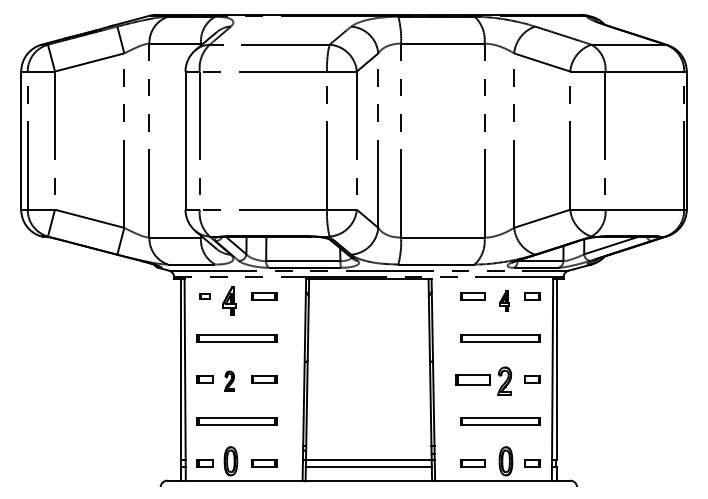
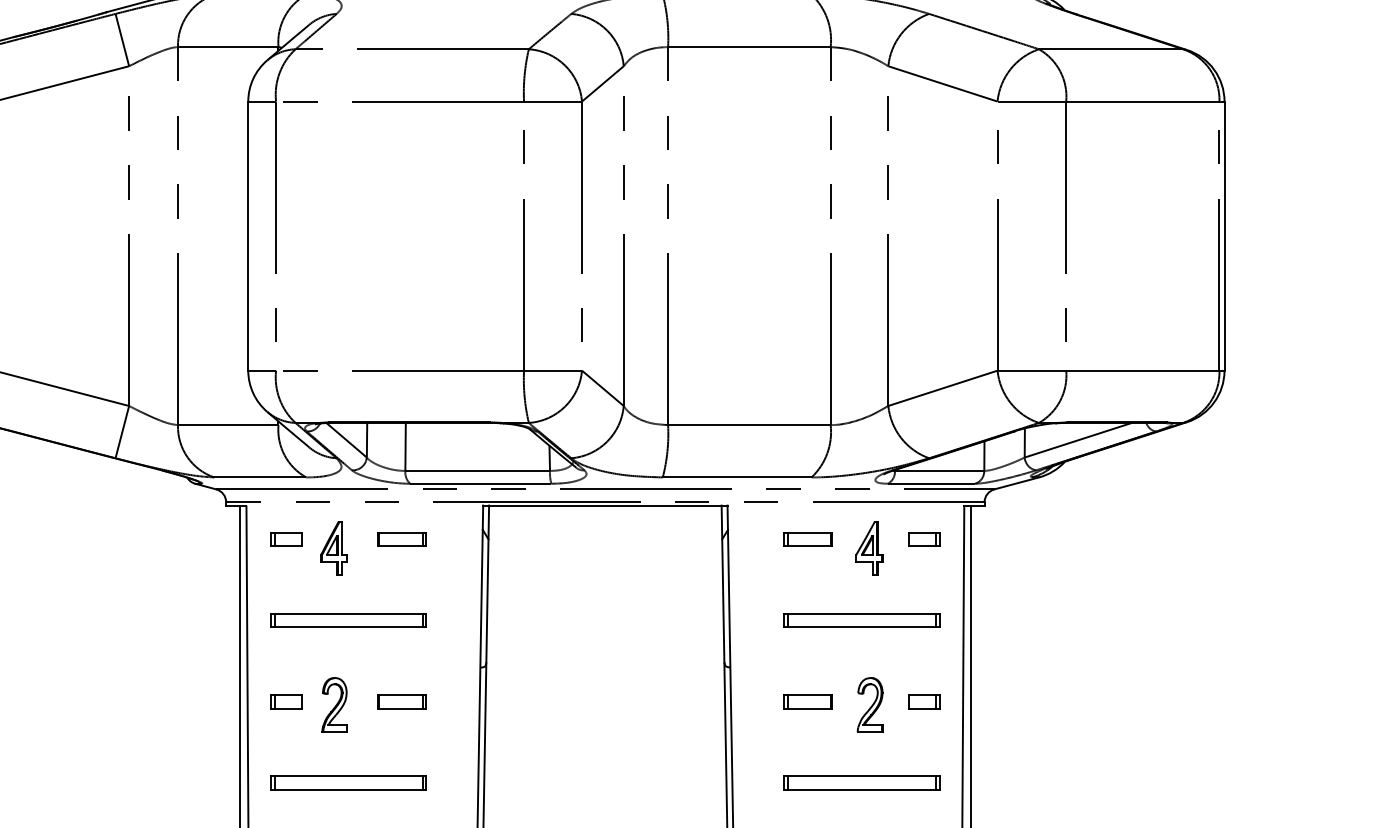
part: (204, 296) -> (285, 539), size x1.67
part: (504, 300) -> (869, 547), size x1.43
part: (472, 379) -> (807, 701), size x0.71
part: (229, 380) -> (333, 703), size x1.43

